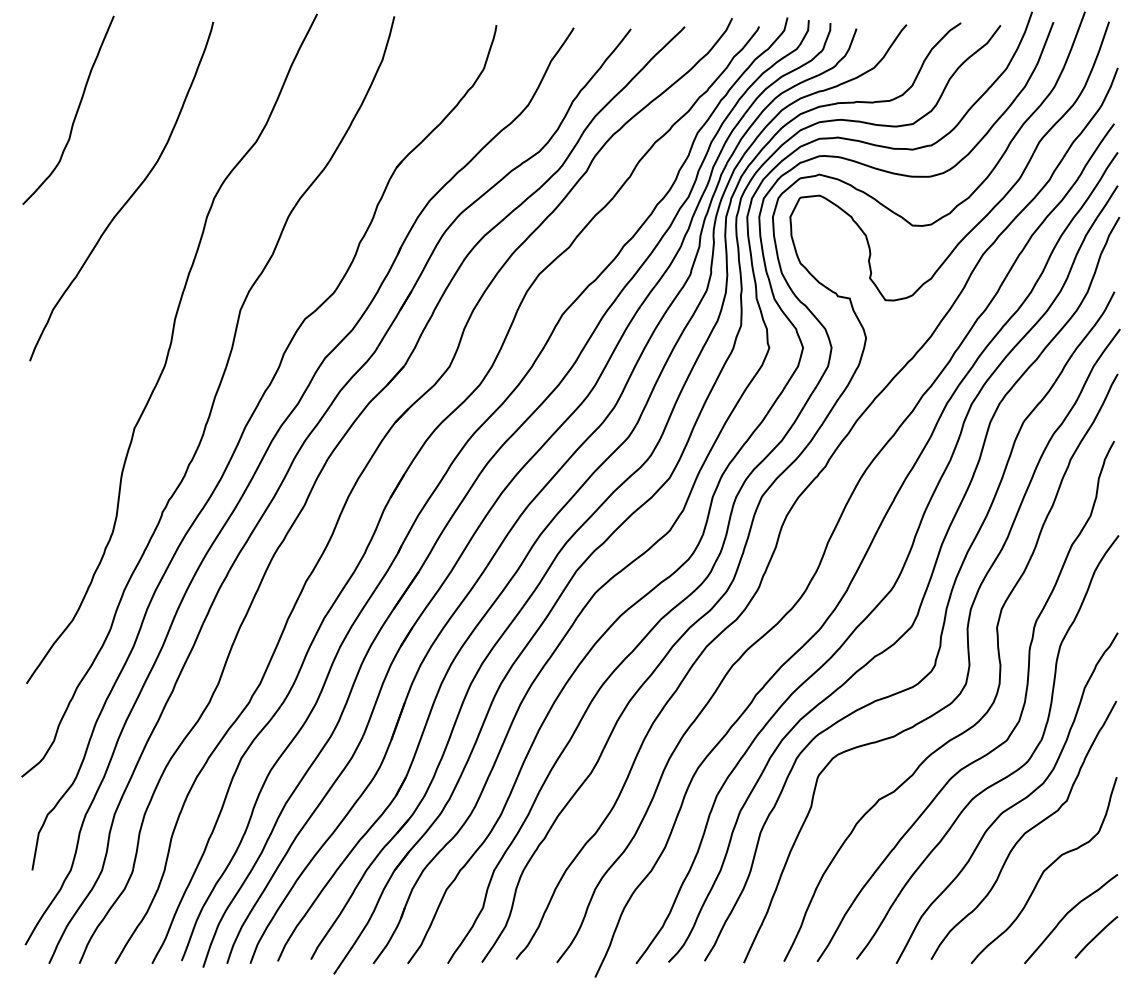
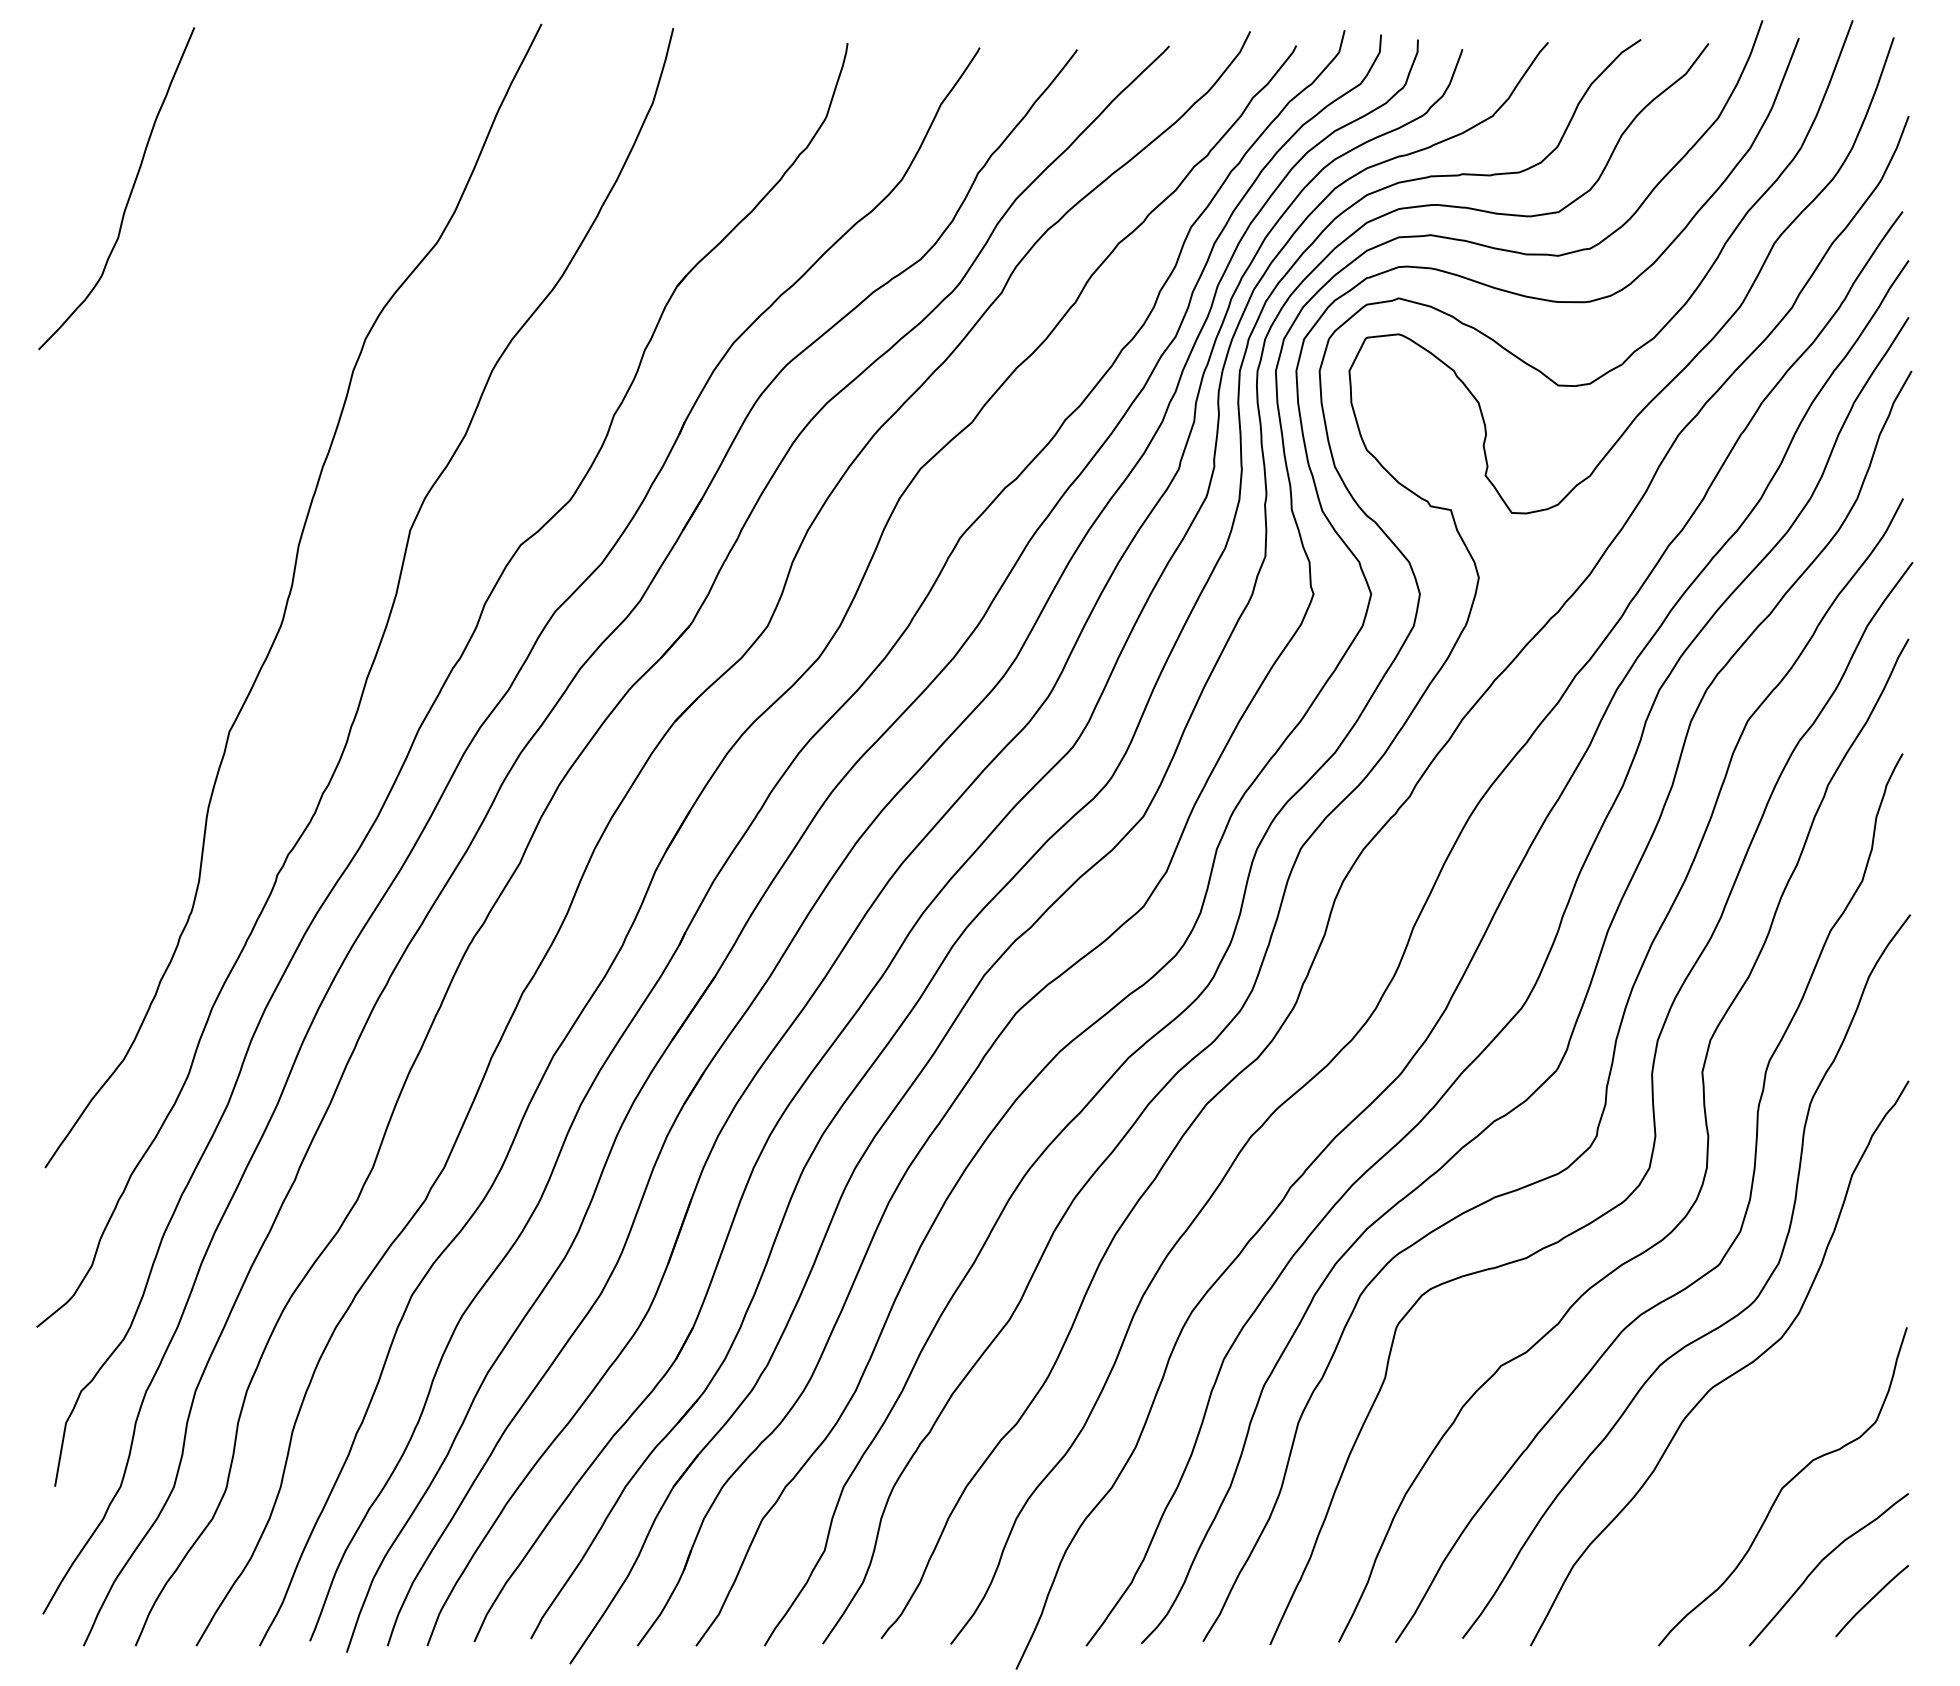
curve: (128, 198) -> (219, 339), removed
curve: (1025, 831) -> (1751, 1420), removed

